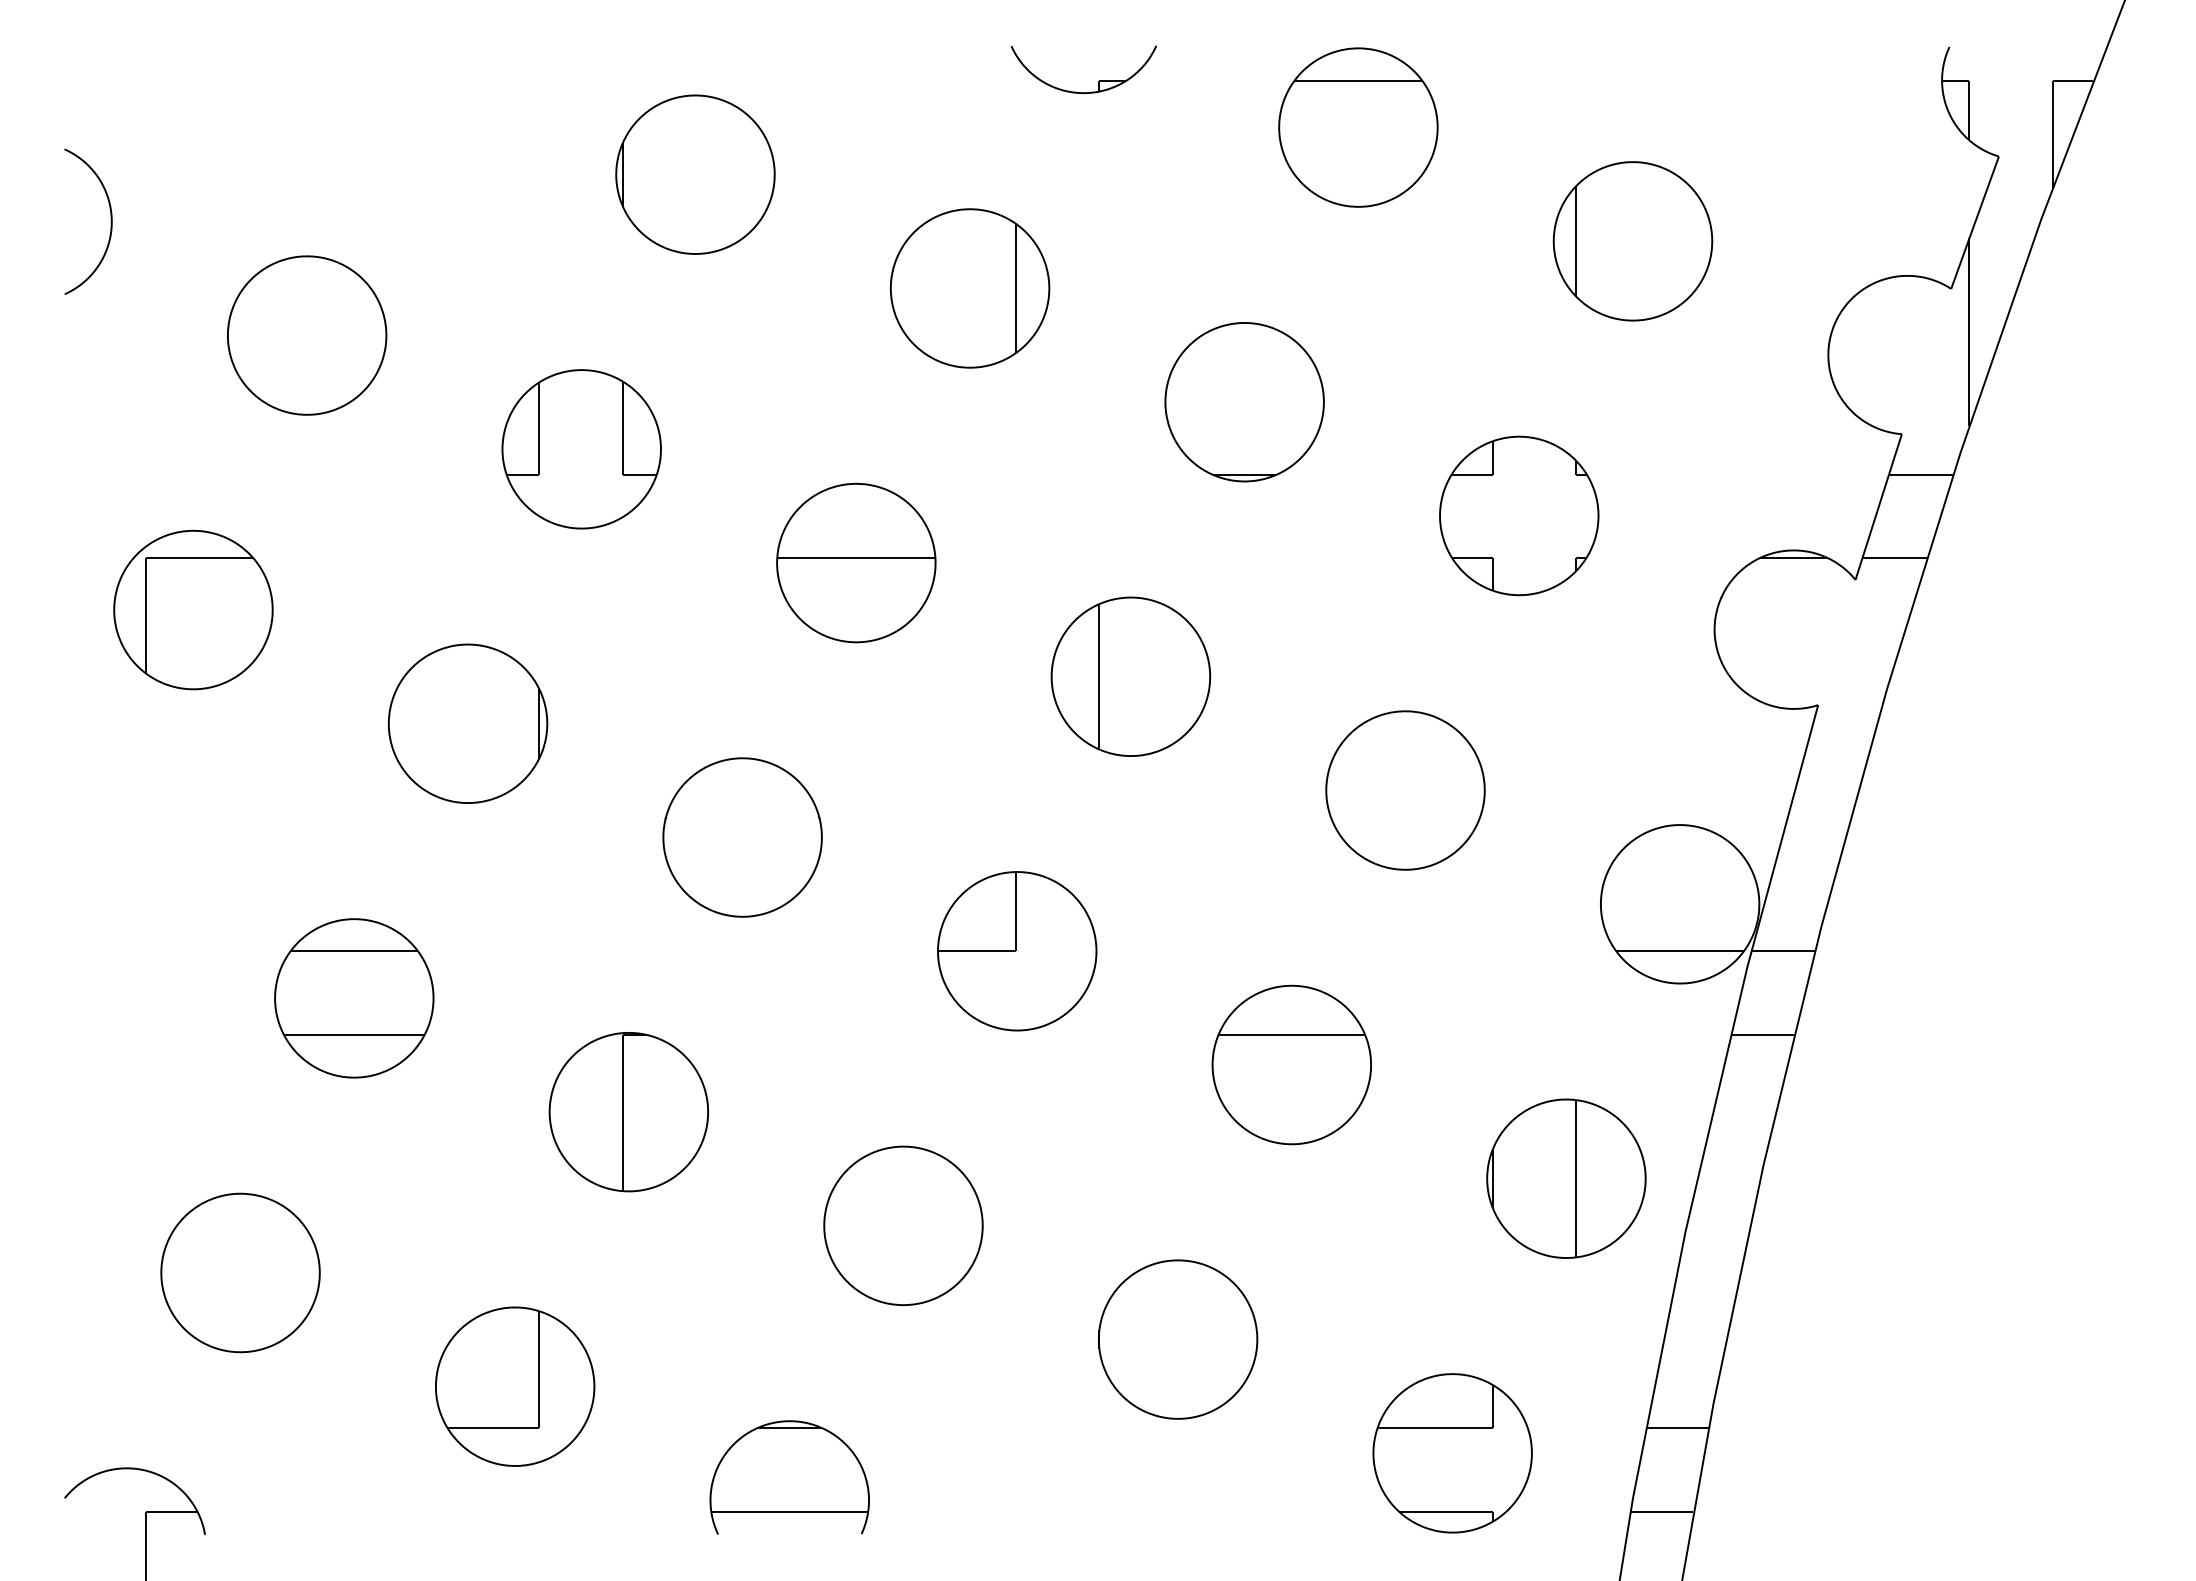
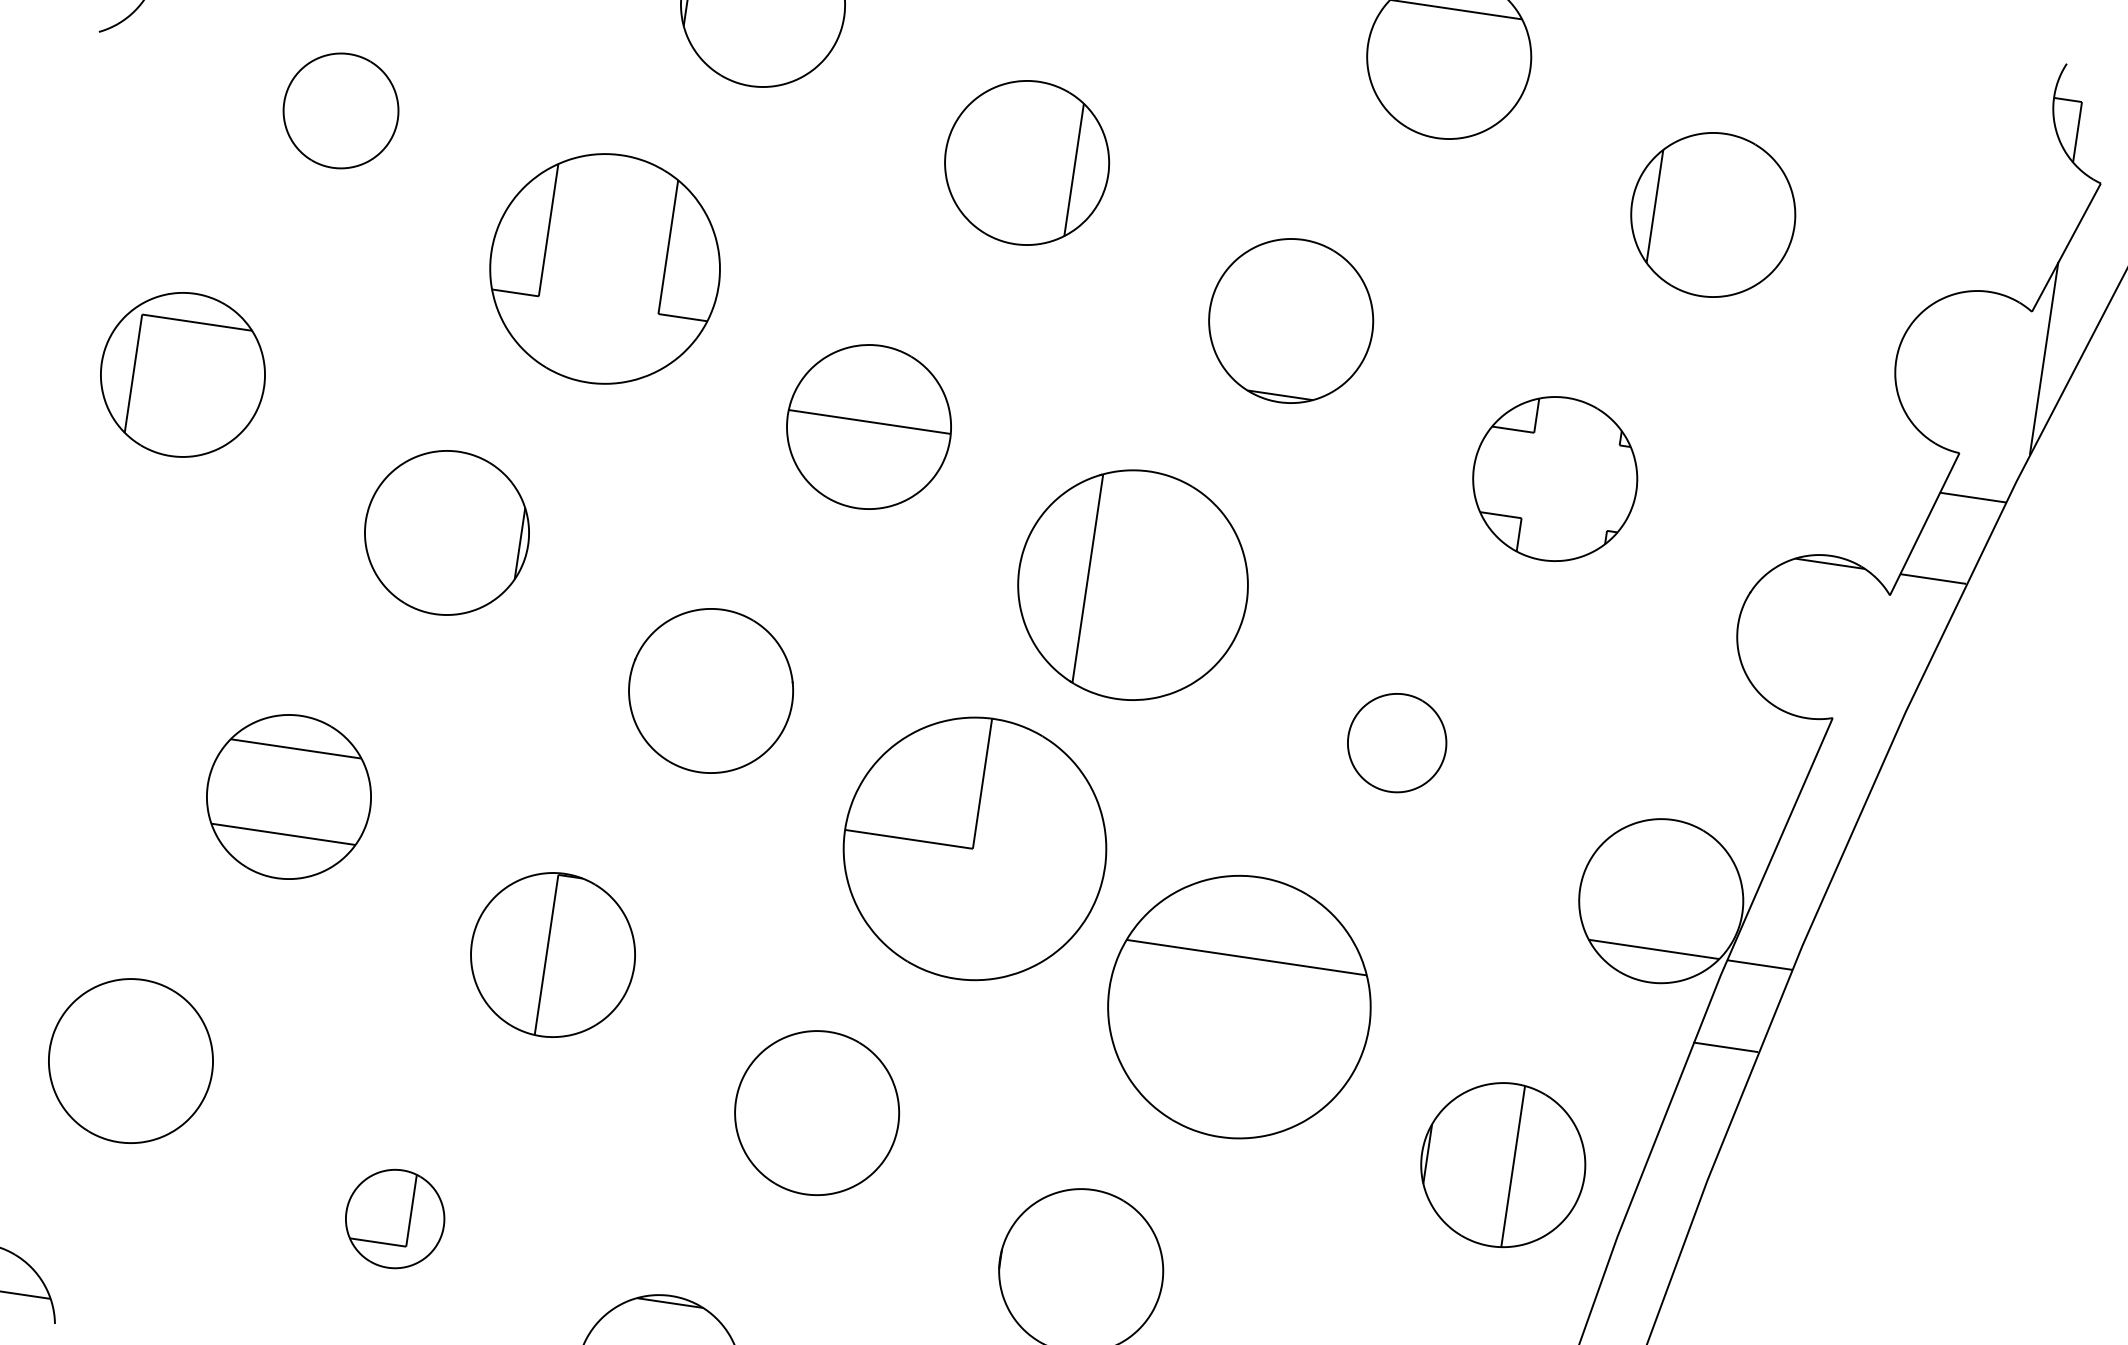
part: (307, 335) -> (341, 110), size x0.7
part: (581, 449) -> (604, 269), size x1.4
part: (1130, 676) -> (1132, 584), size x1.4
part: (1405, 790) -> (1397, 743), size x0.6
part: (1017, 951) -> (975, 849), size x1.6
part: (1291, 1064) -> (1238, 1006), size x1.6
part: (515, 1386) -> (395, 1218), size x0.6

